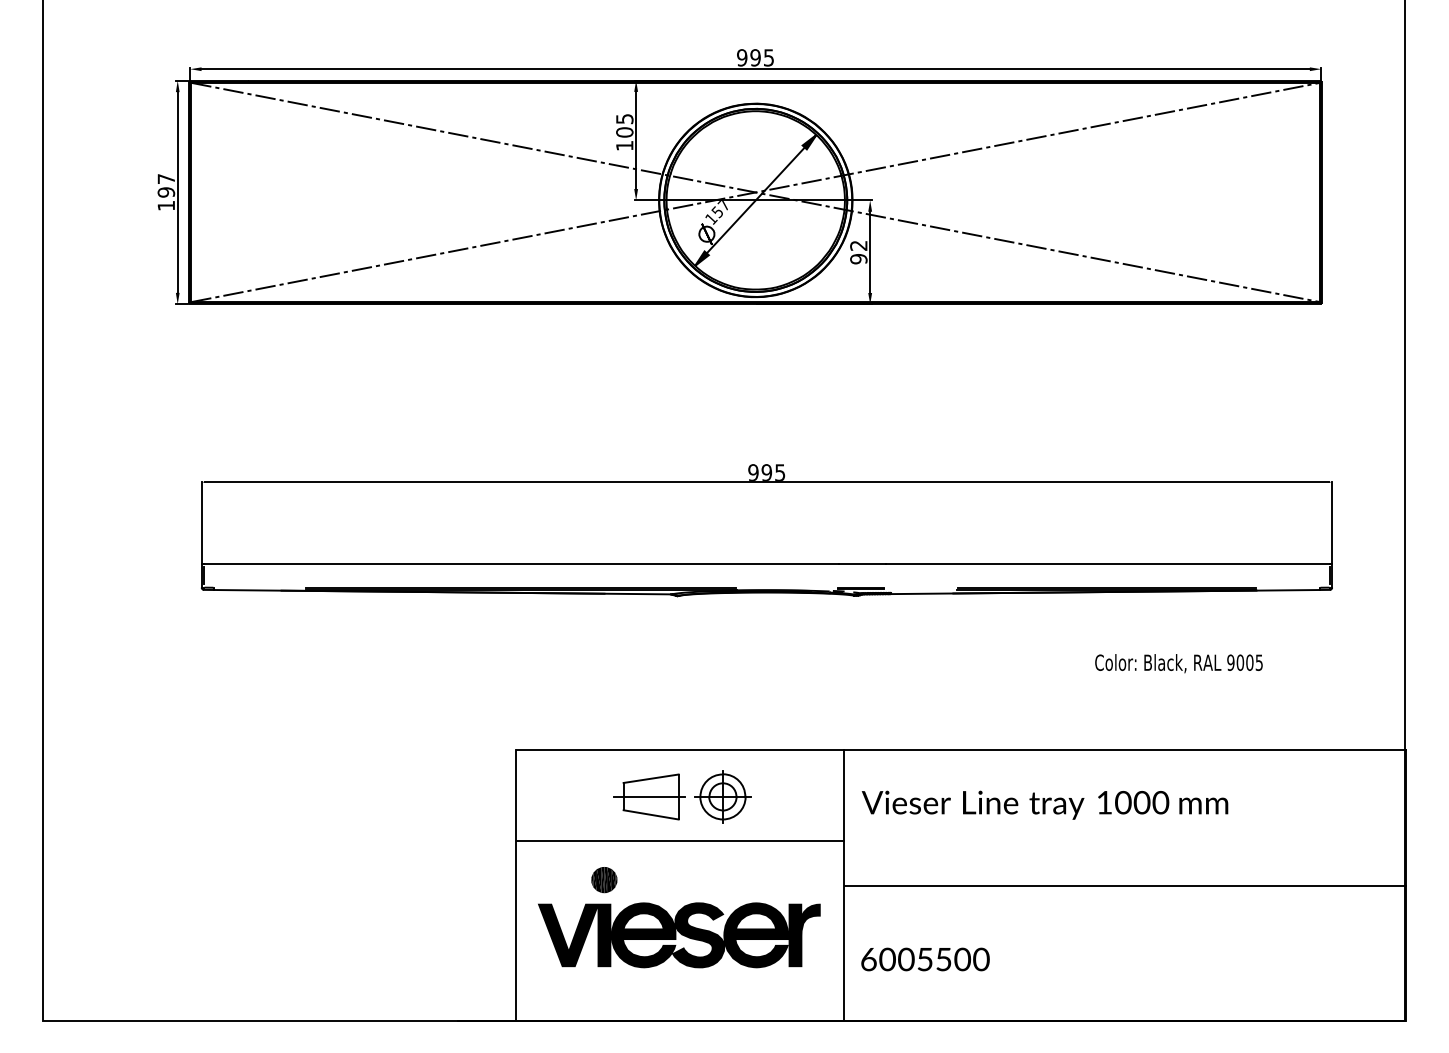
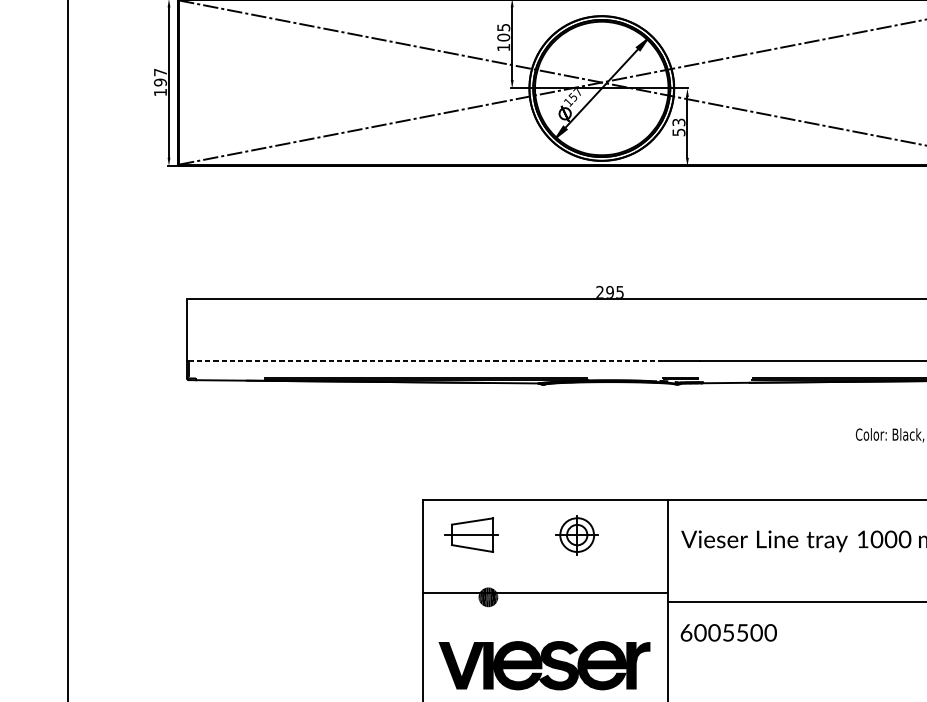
text: (858, 252) -> (678, 127), 92 -> 53
text: (753, 472) -> (600, 292), 995 -> 295
line: (521, 563) -> (426, 360), solid -> dashed
part: (649, 796) -> (471, 534), moved
line: (680, 841) -> (545, 593), moved
part: (679, 935) -> (544, 665), moved
text: (925, 959) -> (728, 632), moved

